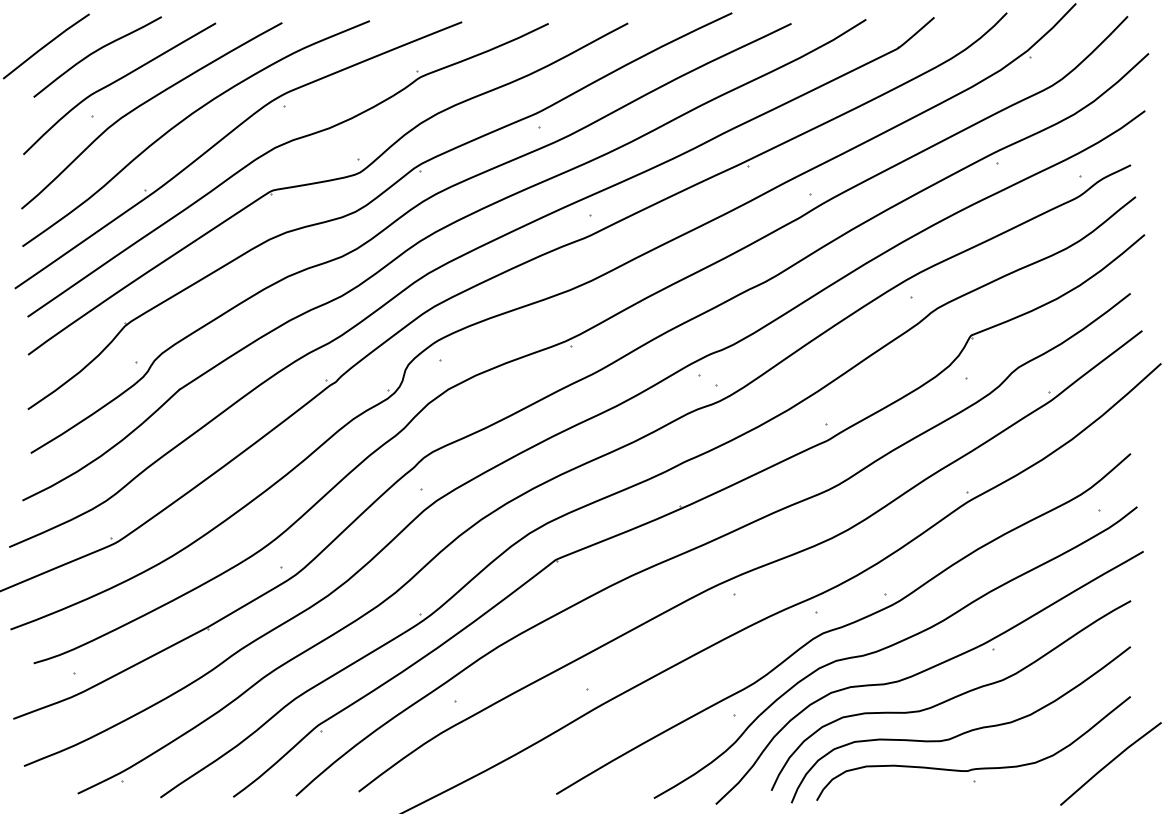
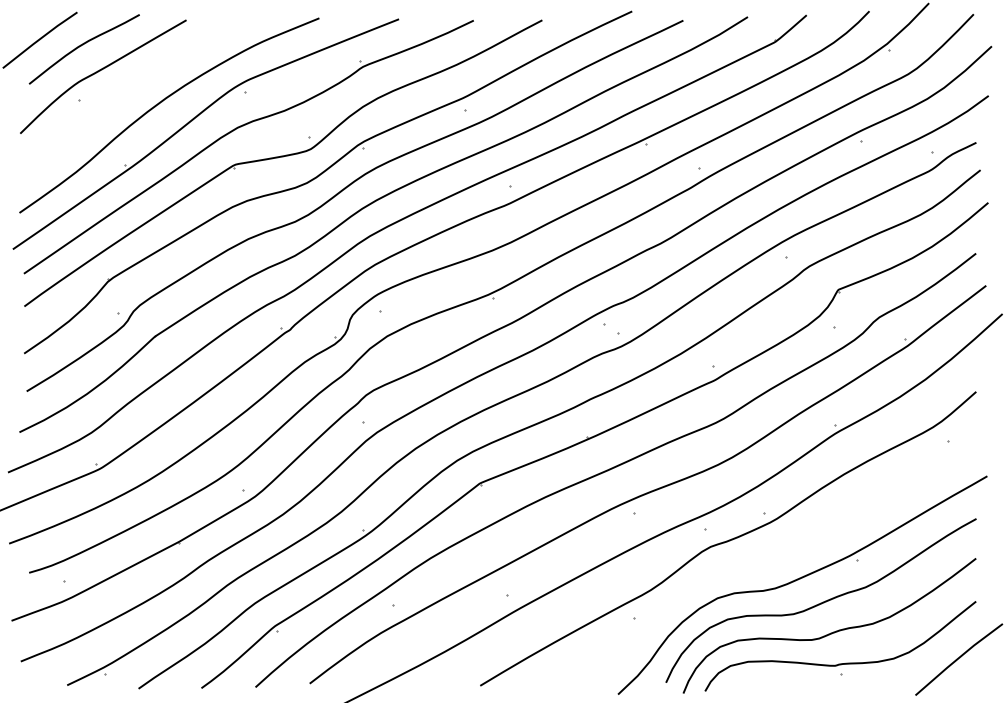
curve: (146, 103) -> (126, 89), removed
curve: (892, 646) -> (770, 558), removed

